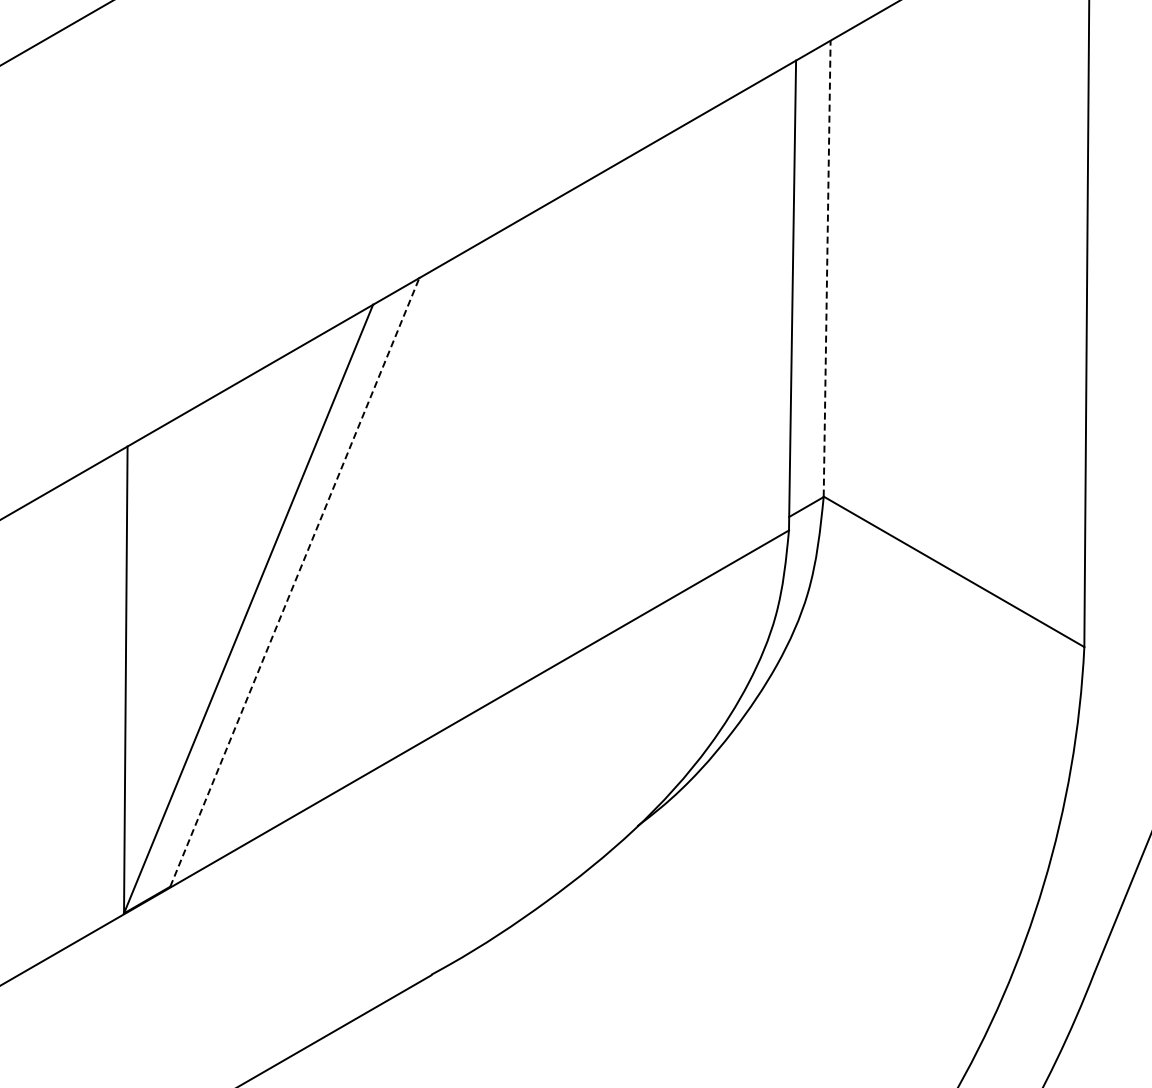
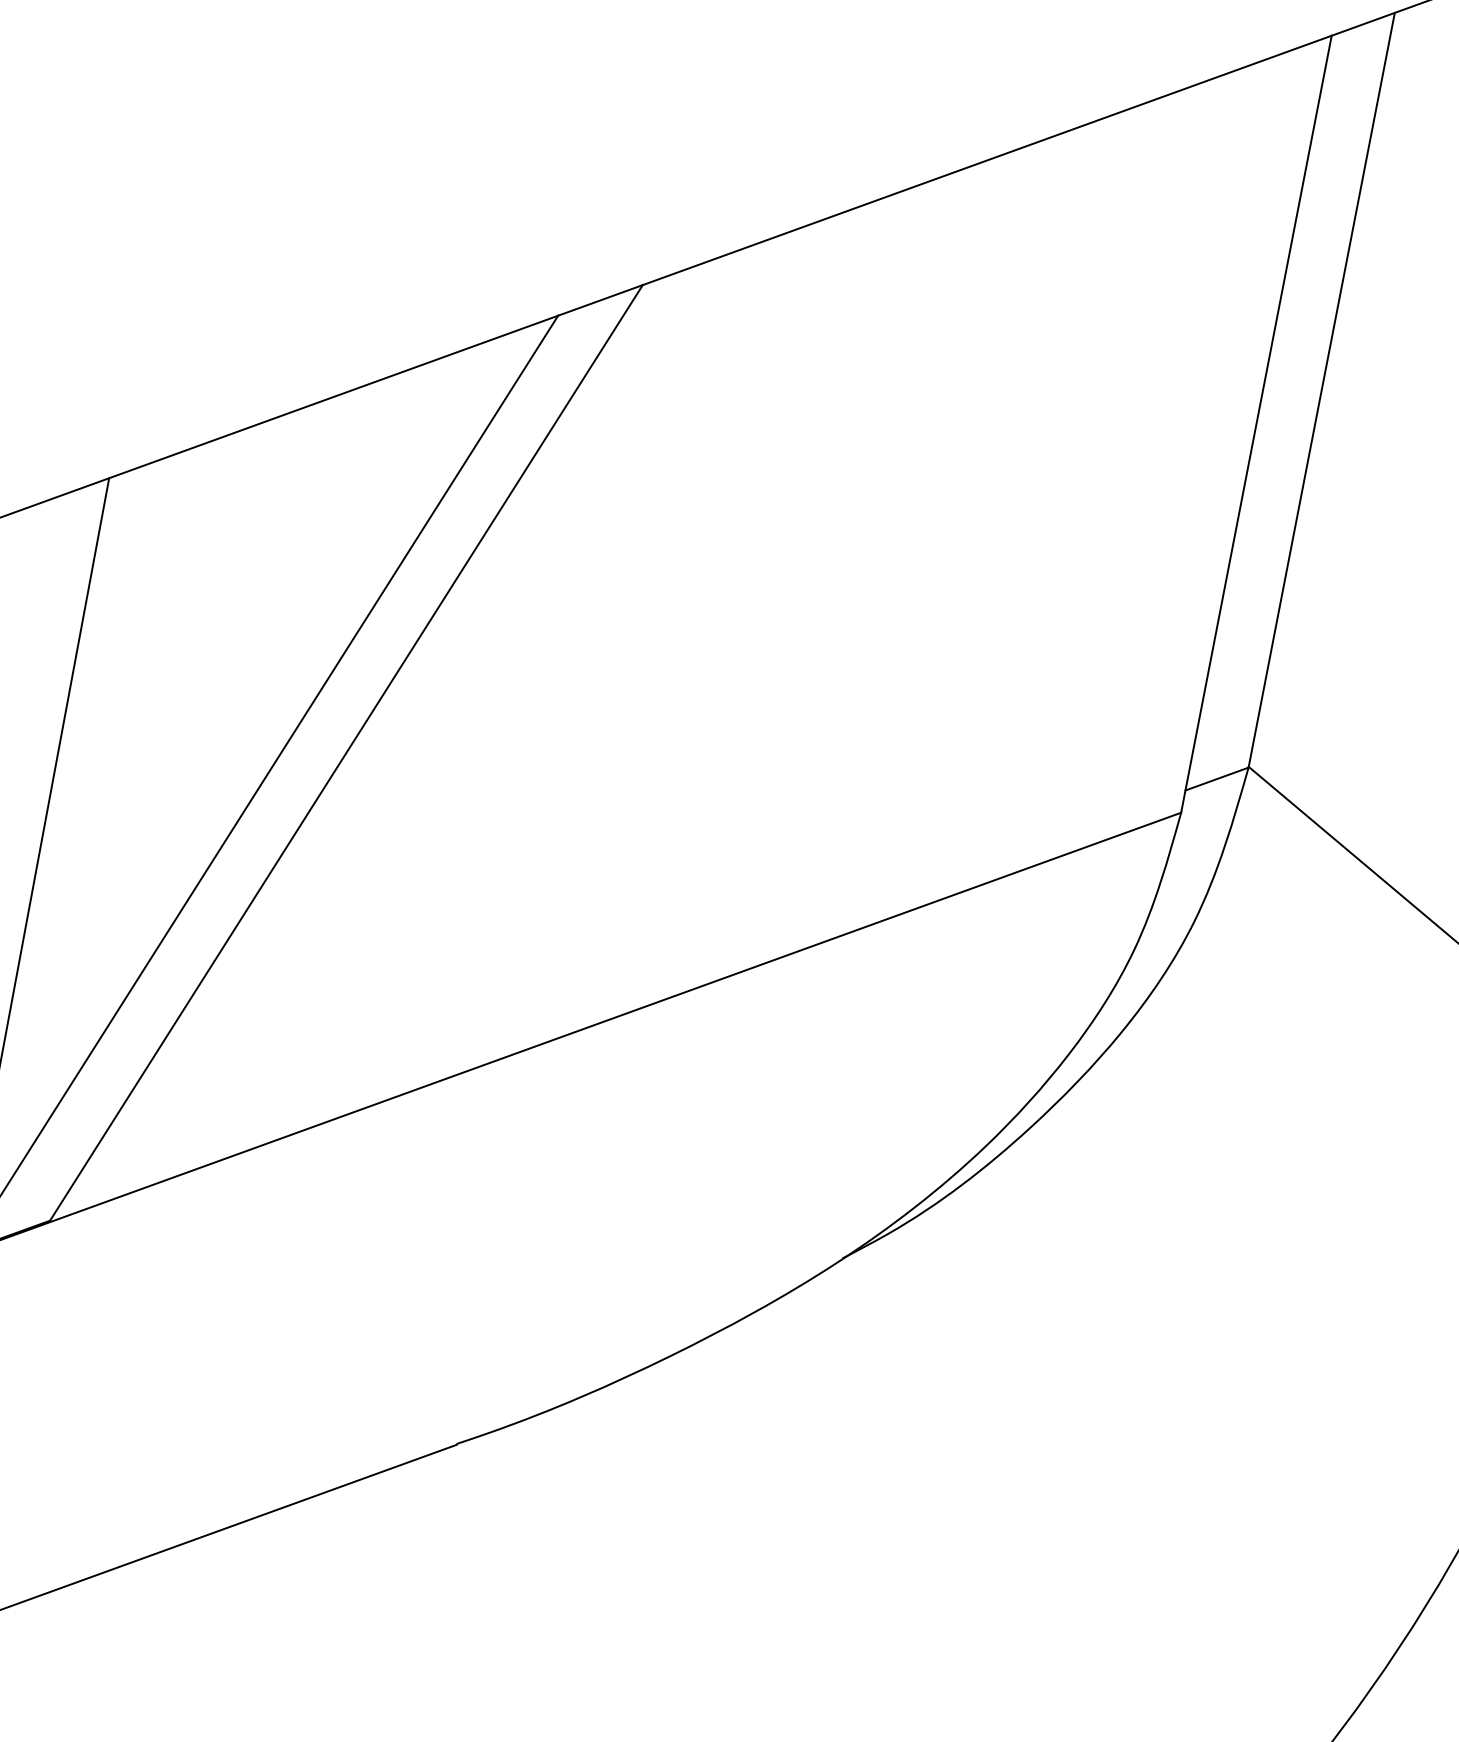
line: (827, 268) -> (1322, 389), dashed -> solid
line: (294, 582) -> (345, 752), dashed -> solid

